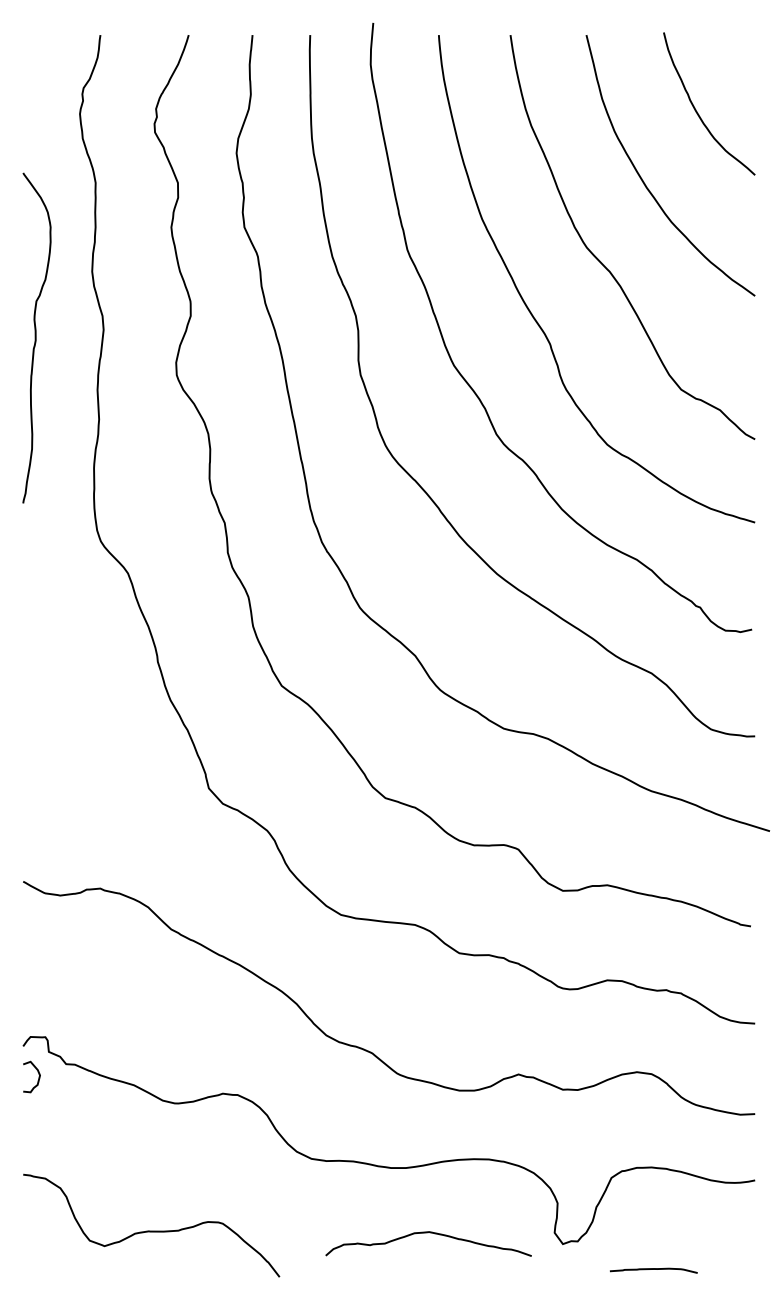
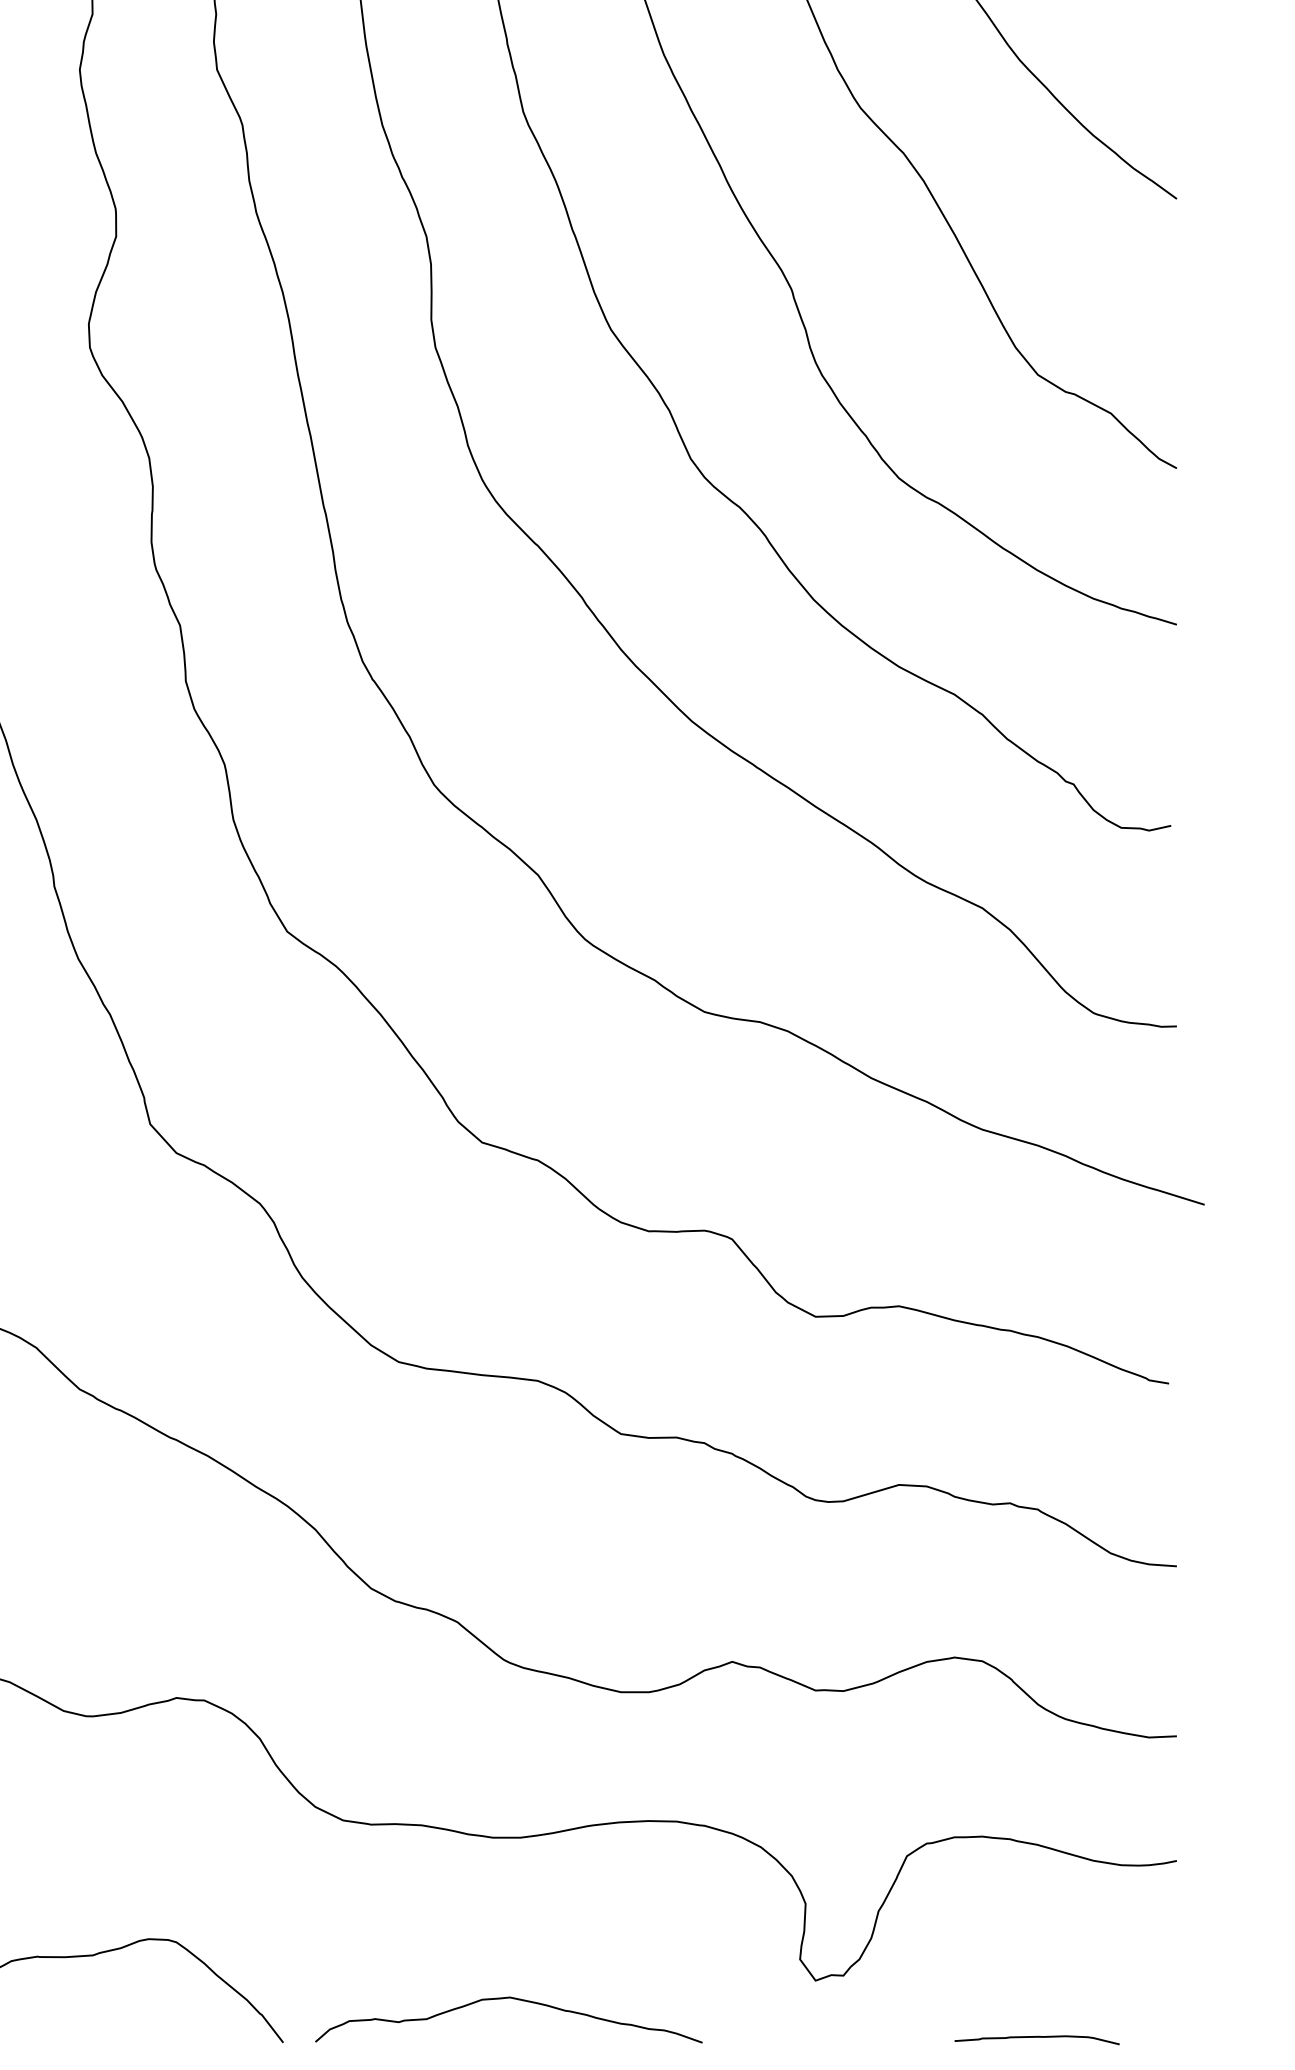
curve: (428, 1233) -> (508, 2000), moved
curve: (653, 1269) -> (1036, 2037), moved

